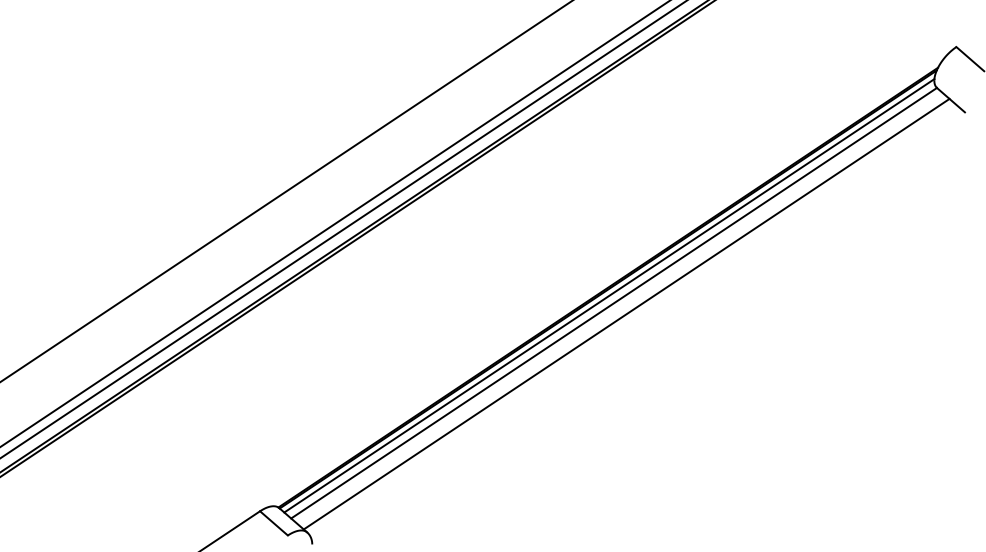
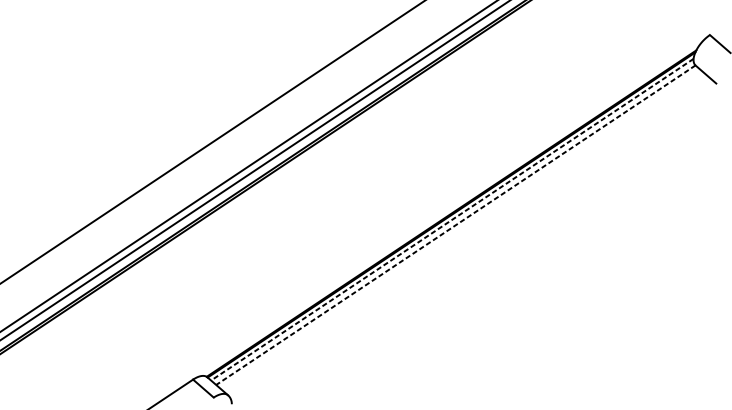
line: (609, 295) -> (452, 219), solid -> dashed
line: (613, 303) -> (455, 225), solid -> dashed
line: (626, 313) -> (465, 232), removed

